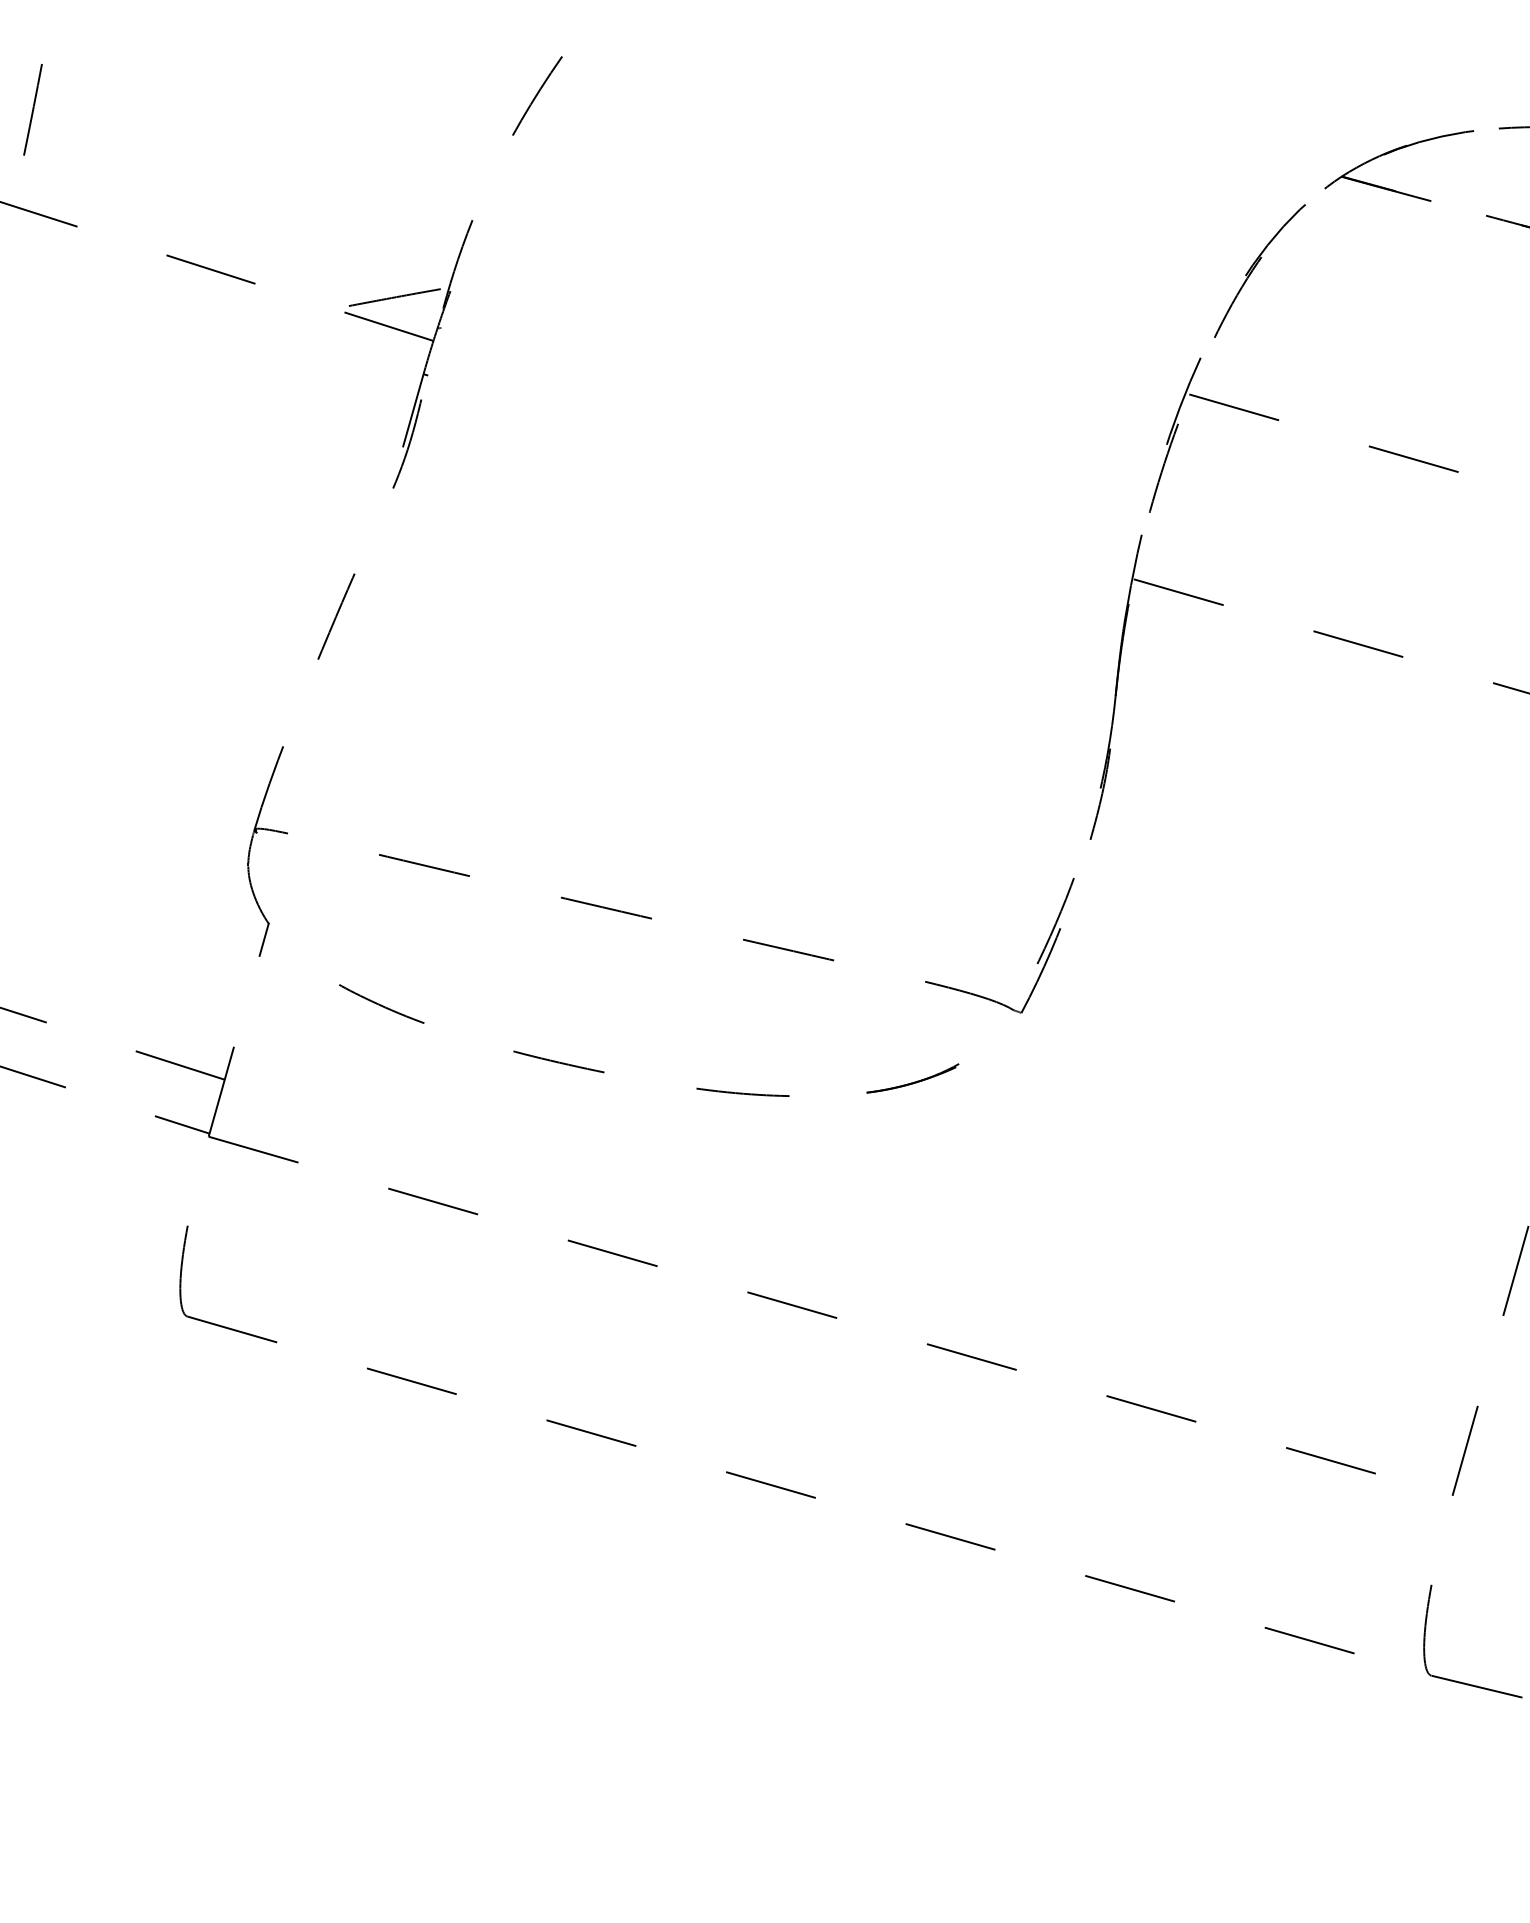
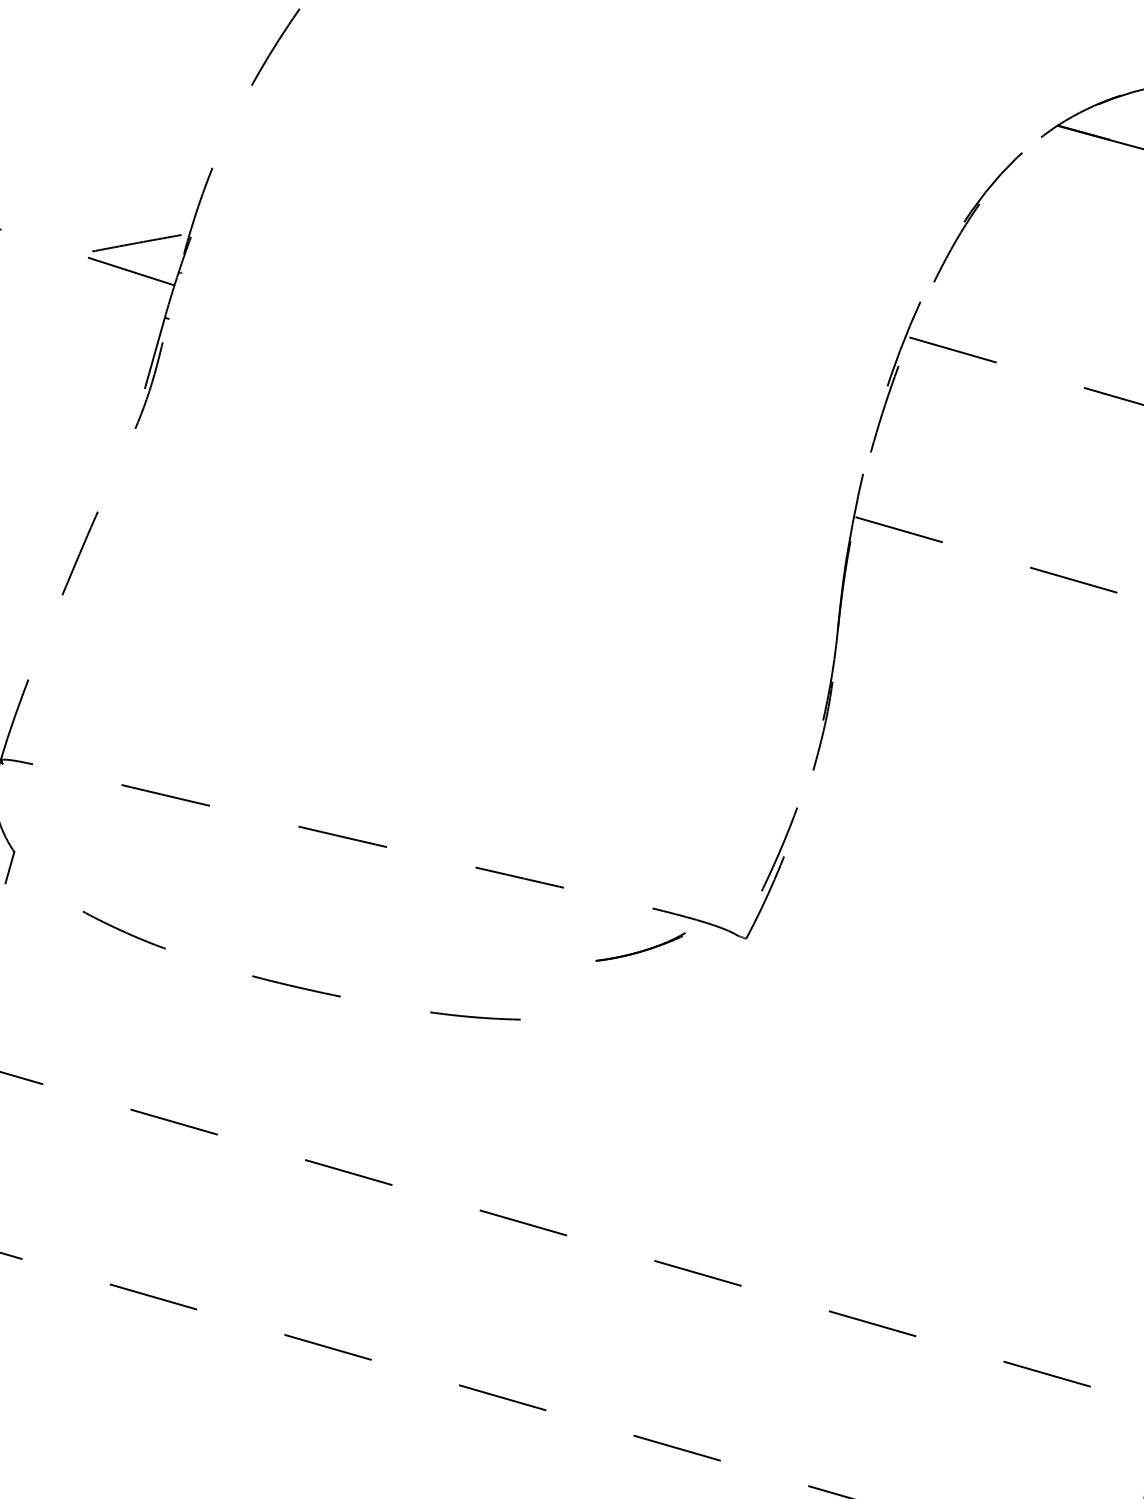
part: (912, 1078) -> (640, 947), moved

